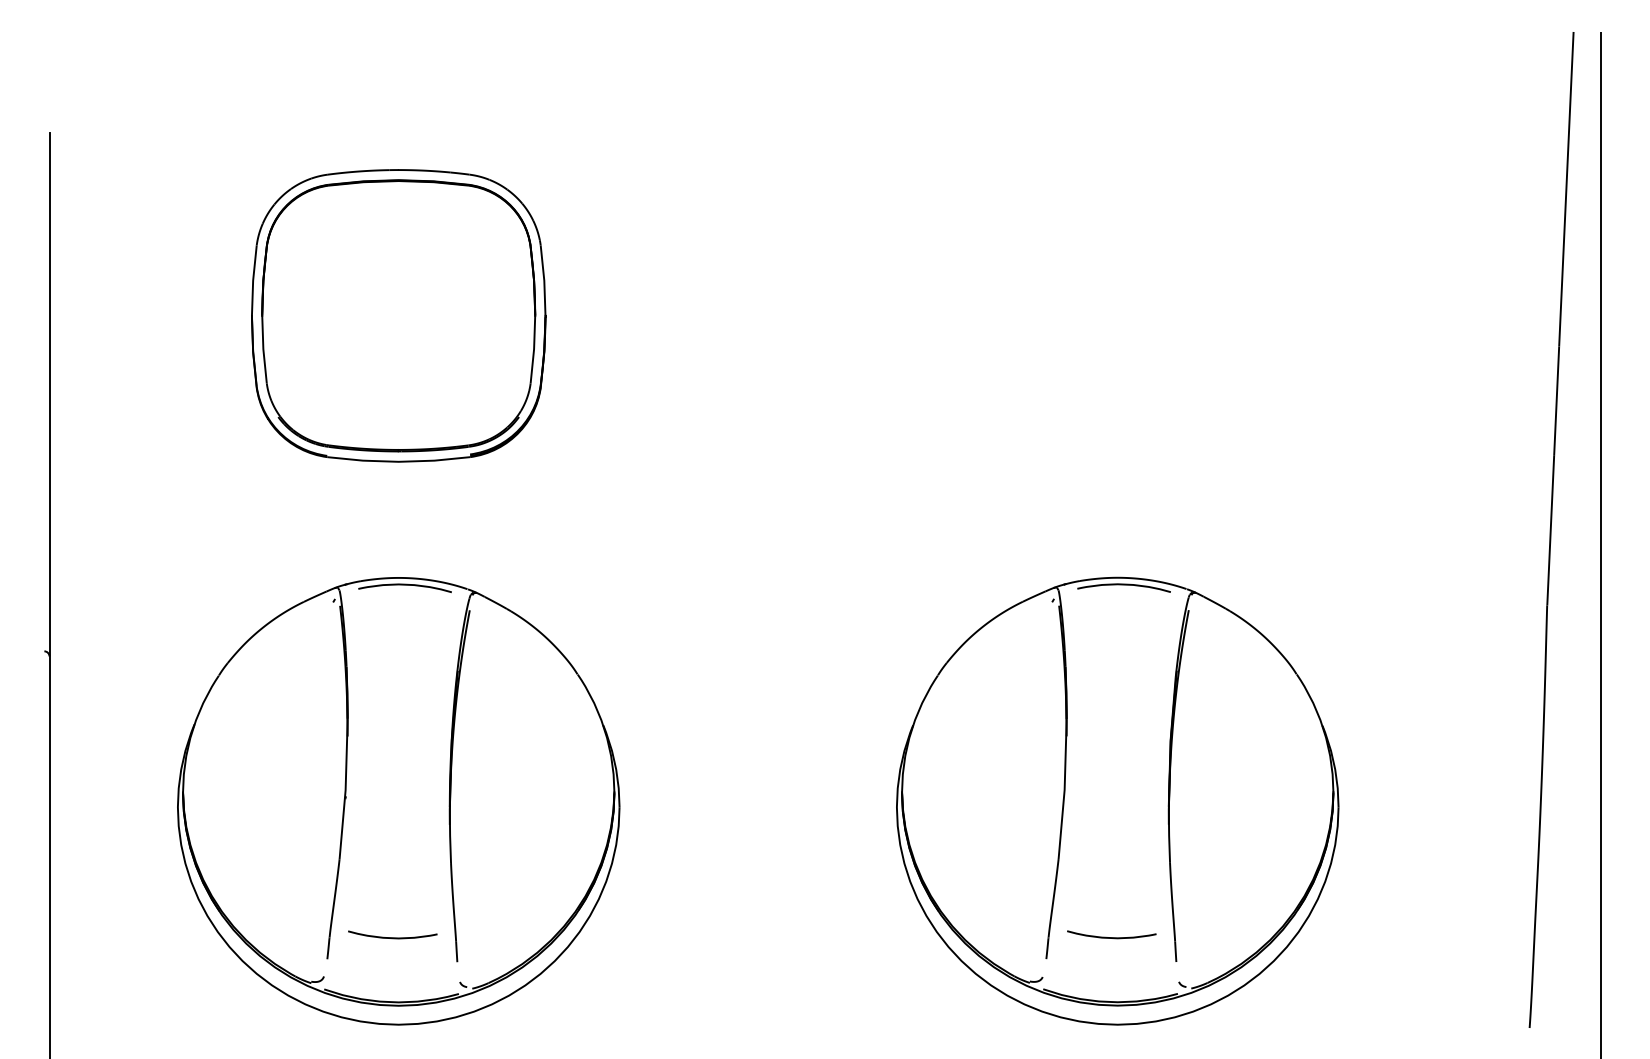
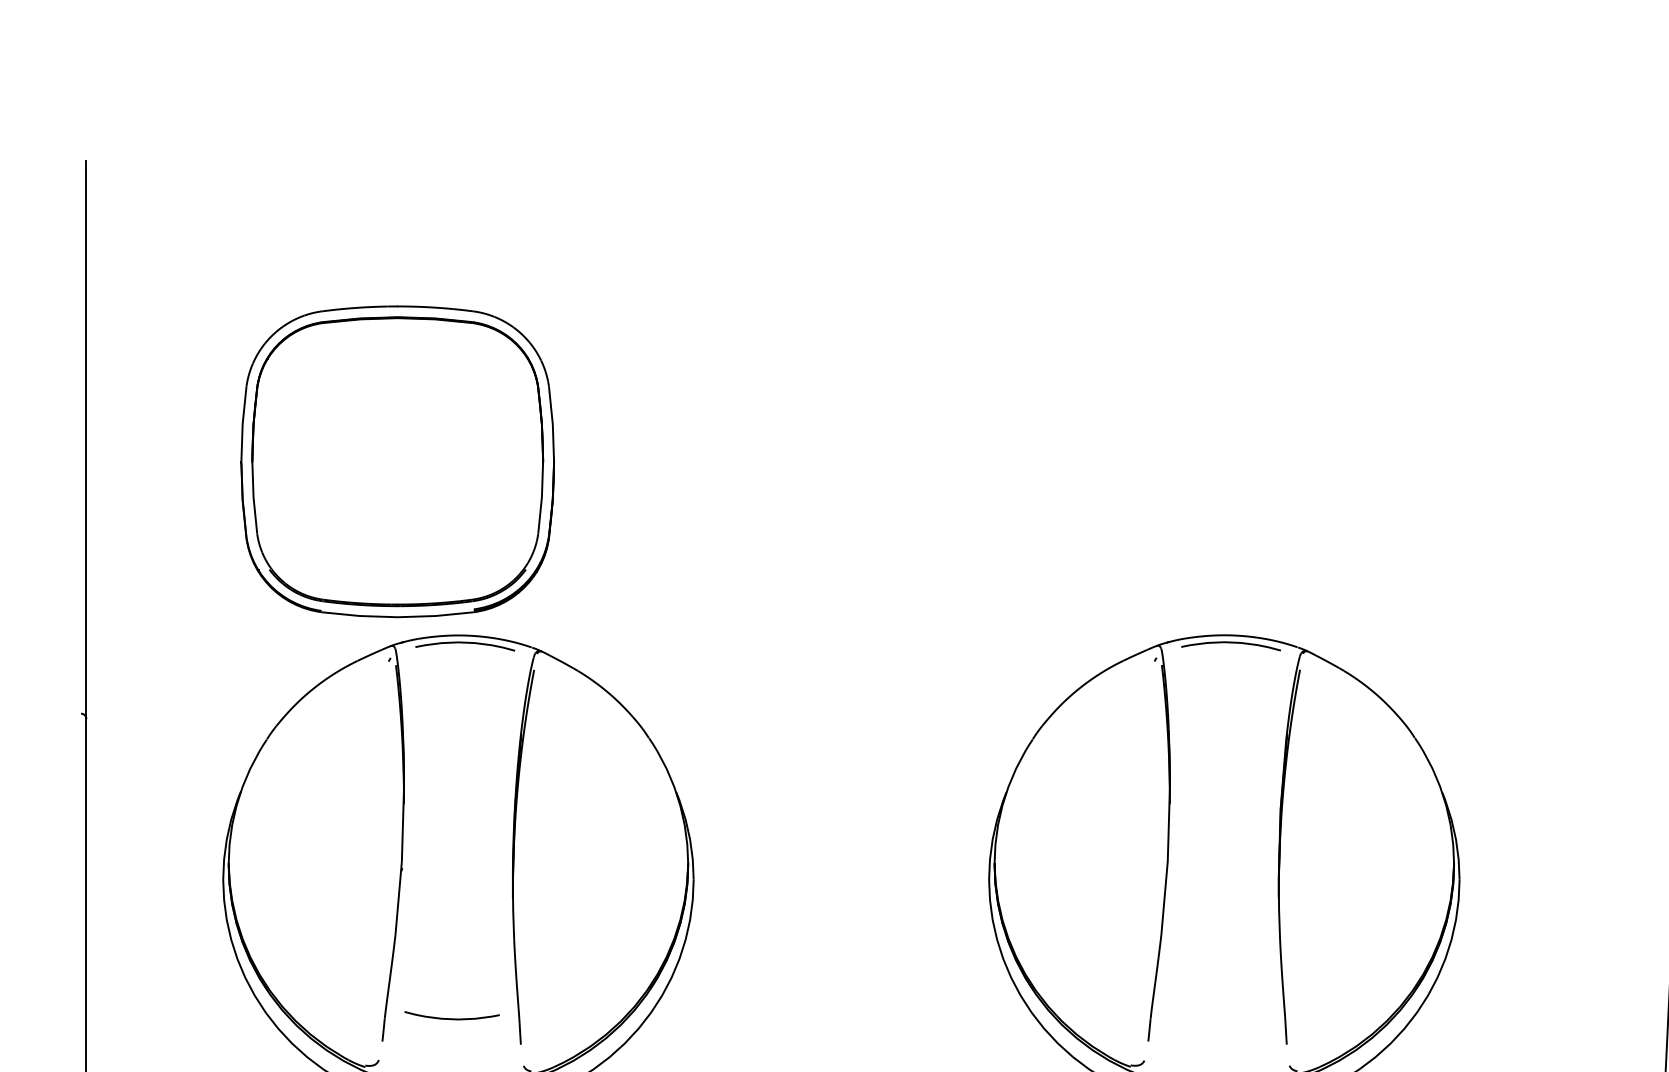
part: (398, 315) -> (397, 461), moved
curve: (1111, 937) -> (1217, 1018), removed

